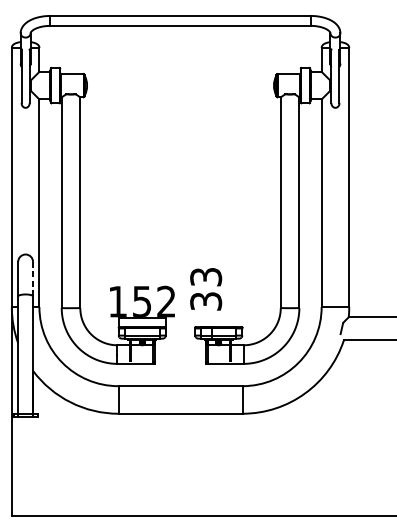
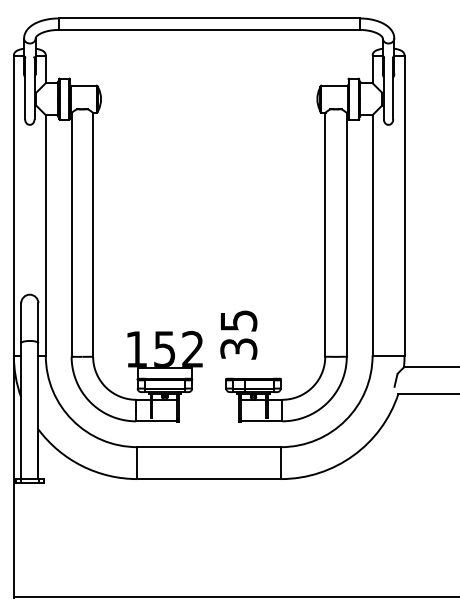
text: (205, 276) -> (238, 320), 33 -> 35
line: (33, 279) -> (38, 323), dashed -> solid

